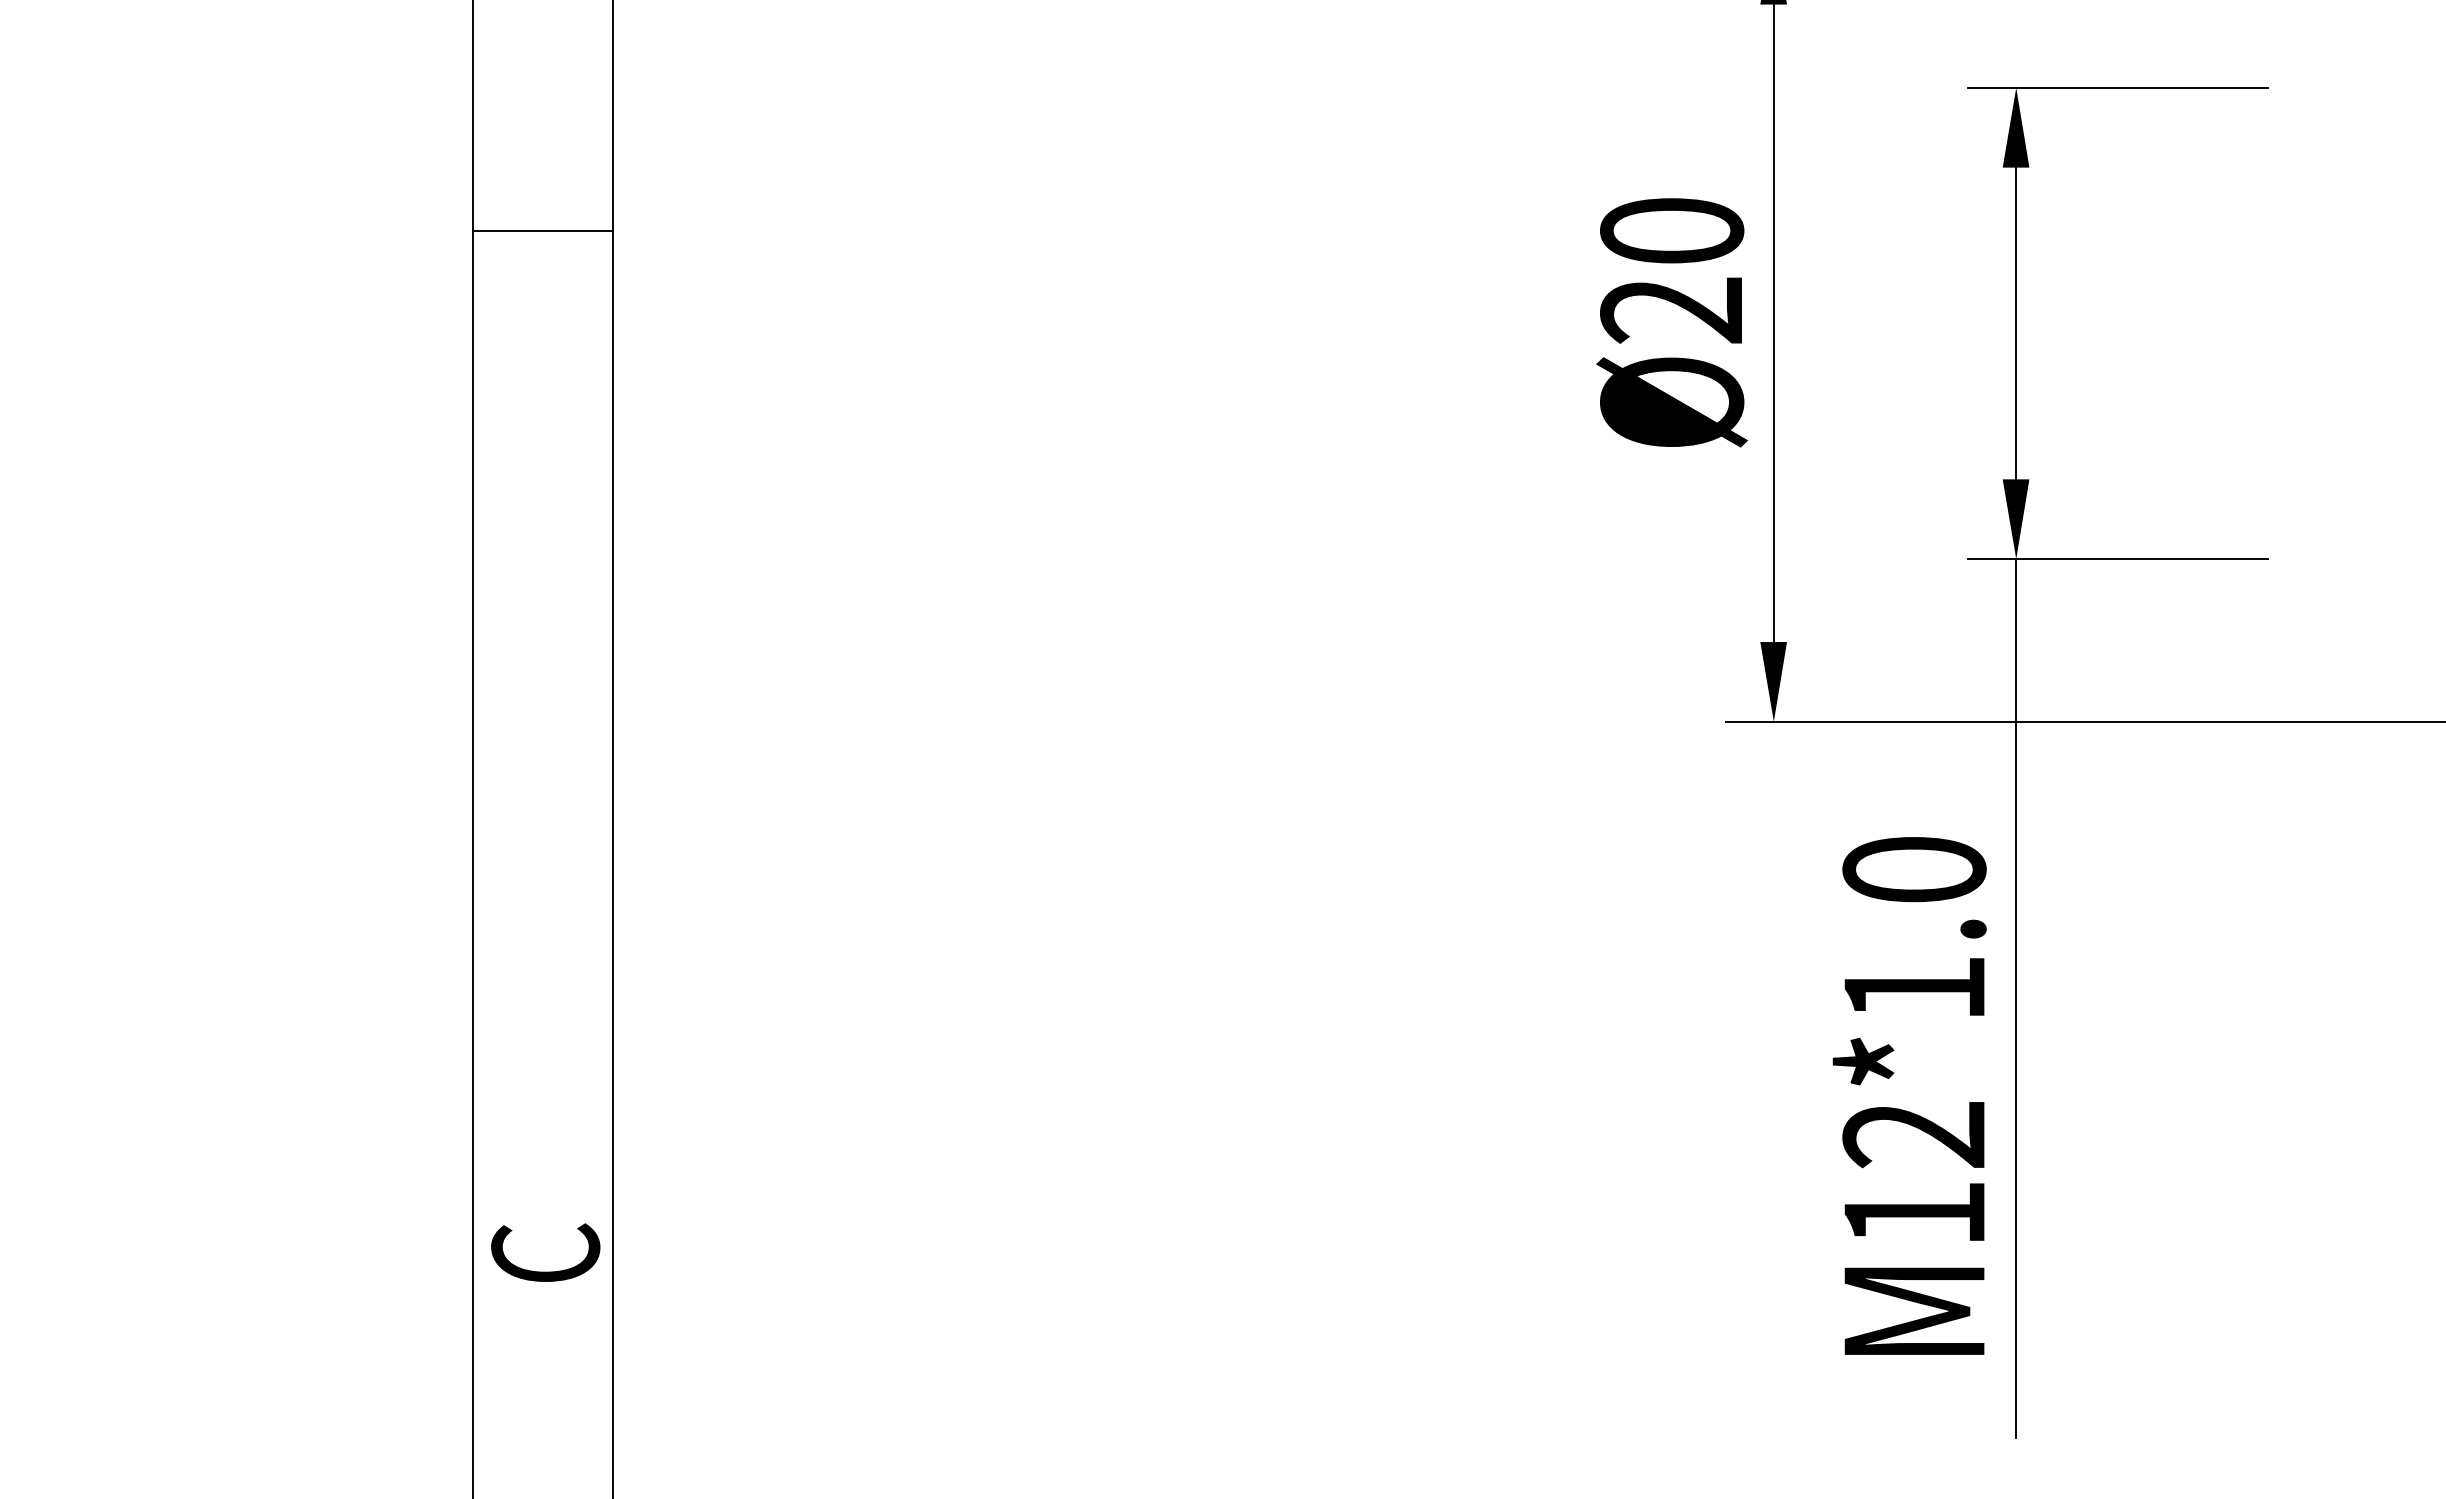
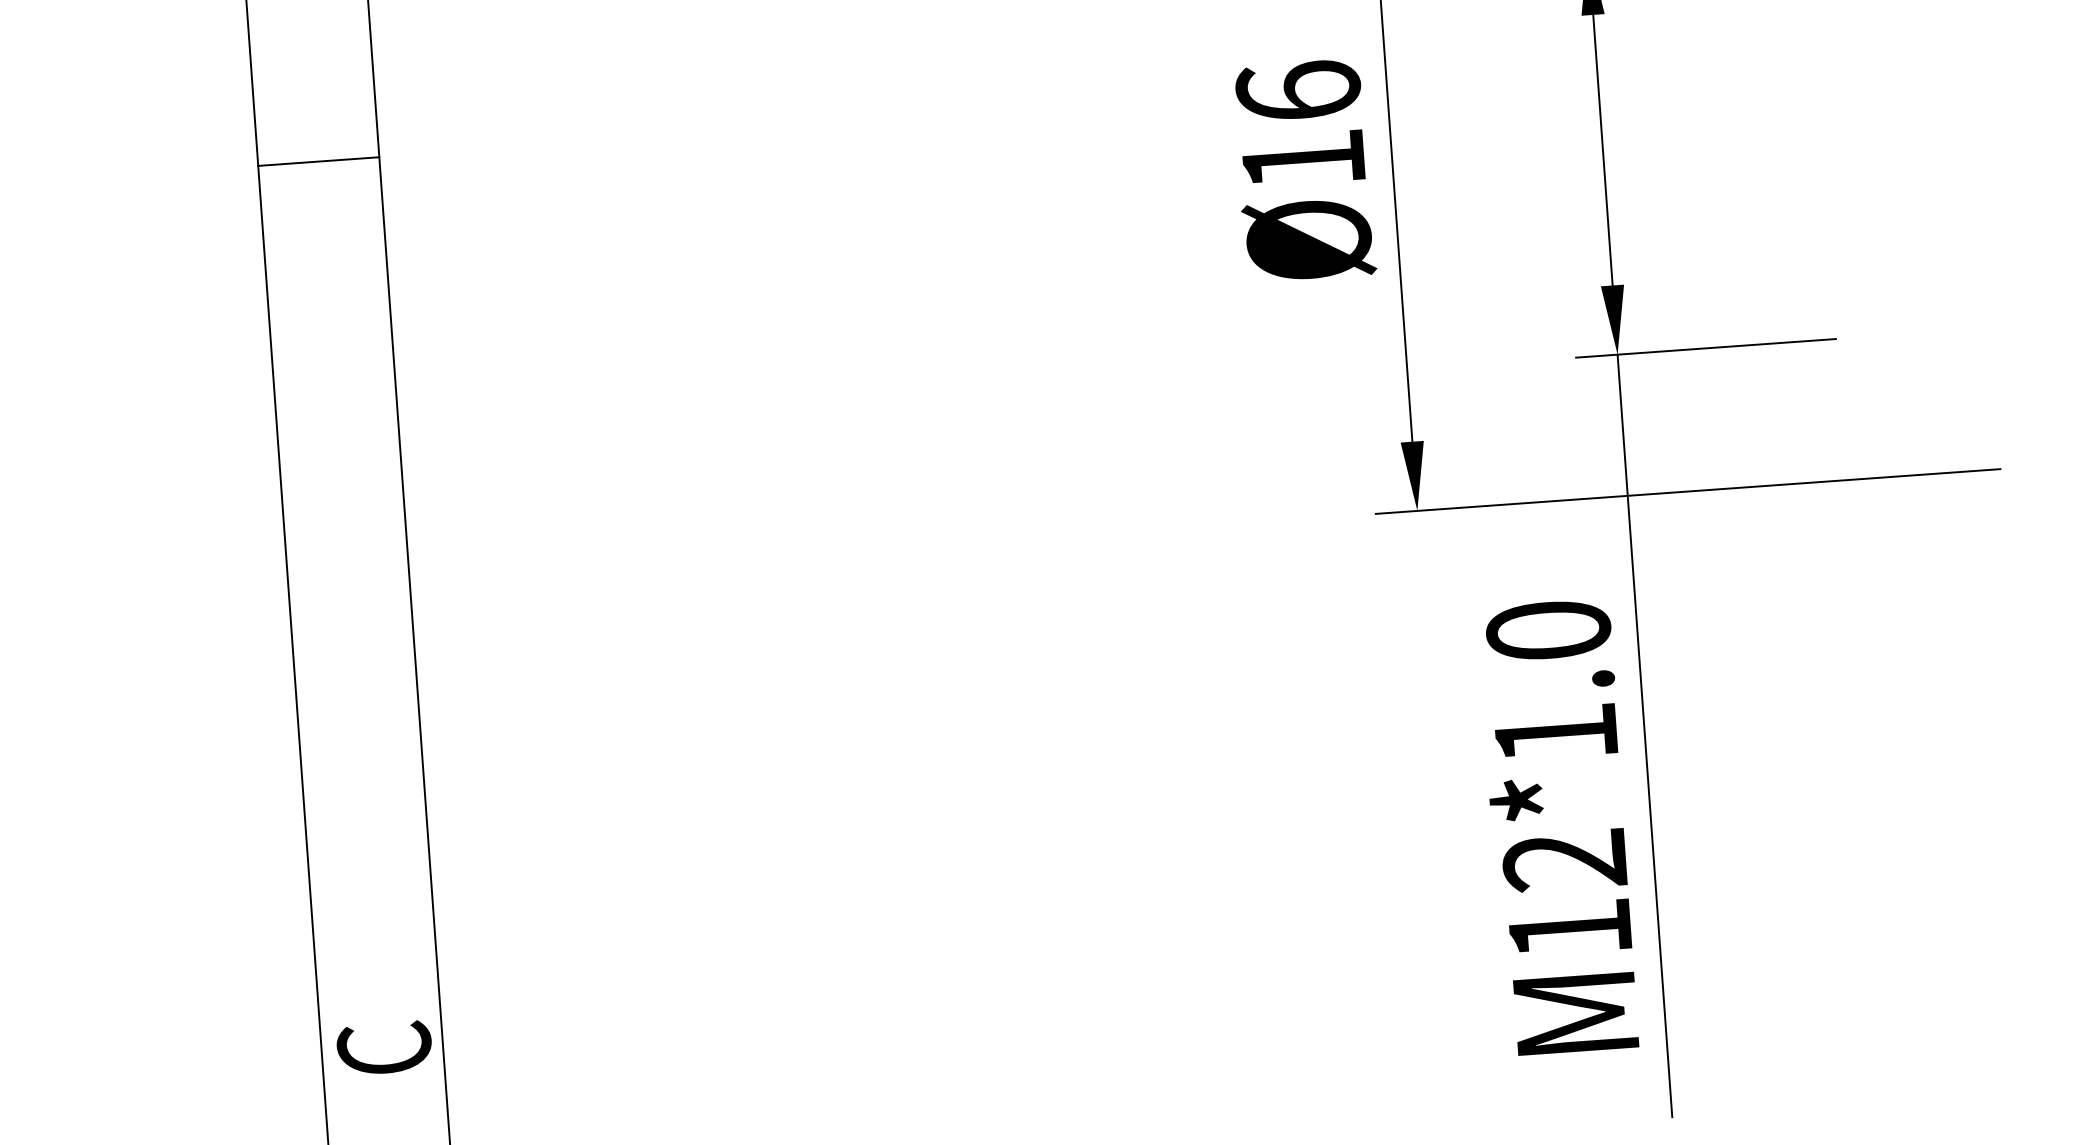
text: (1672, 270) -> (1301, 125), Ø20 -> Ø16

